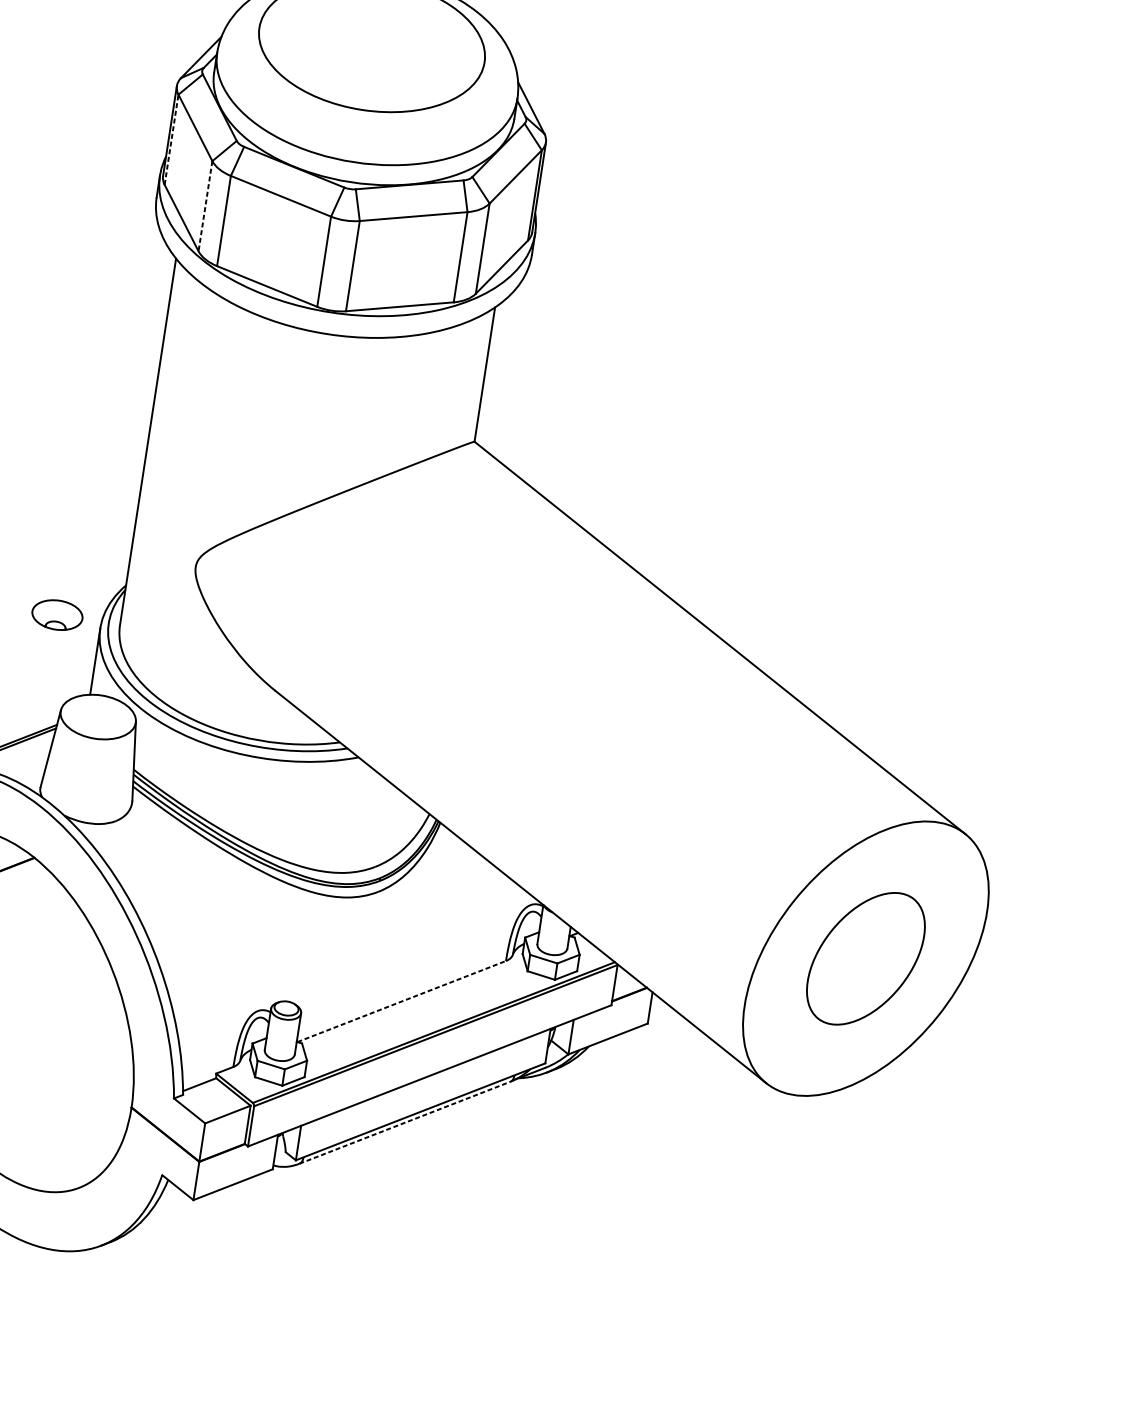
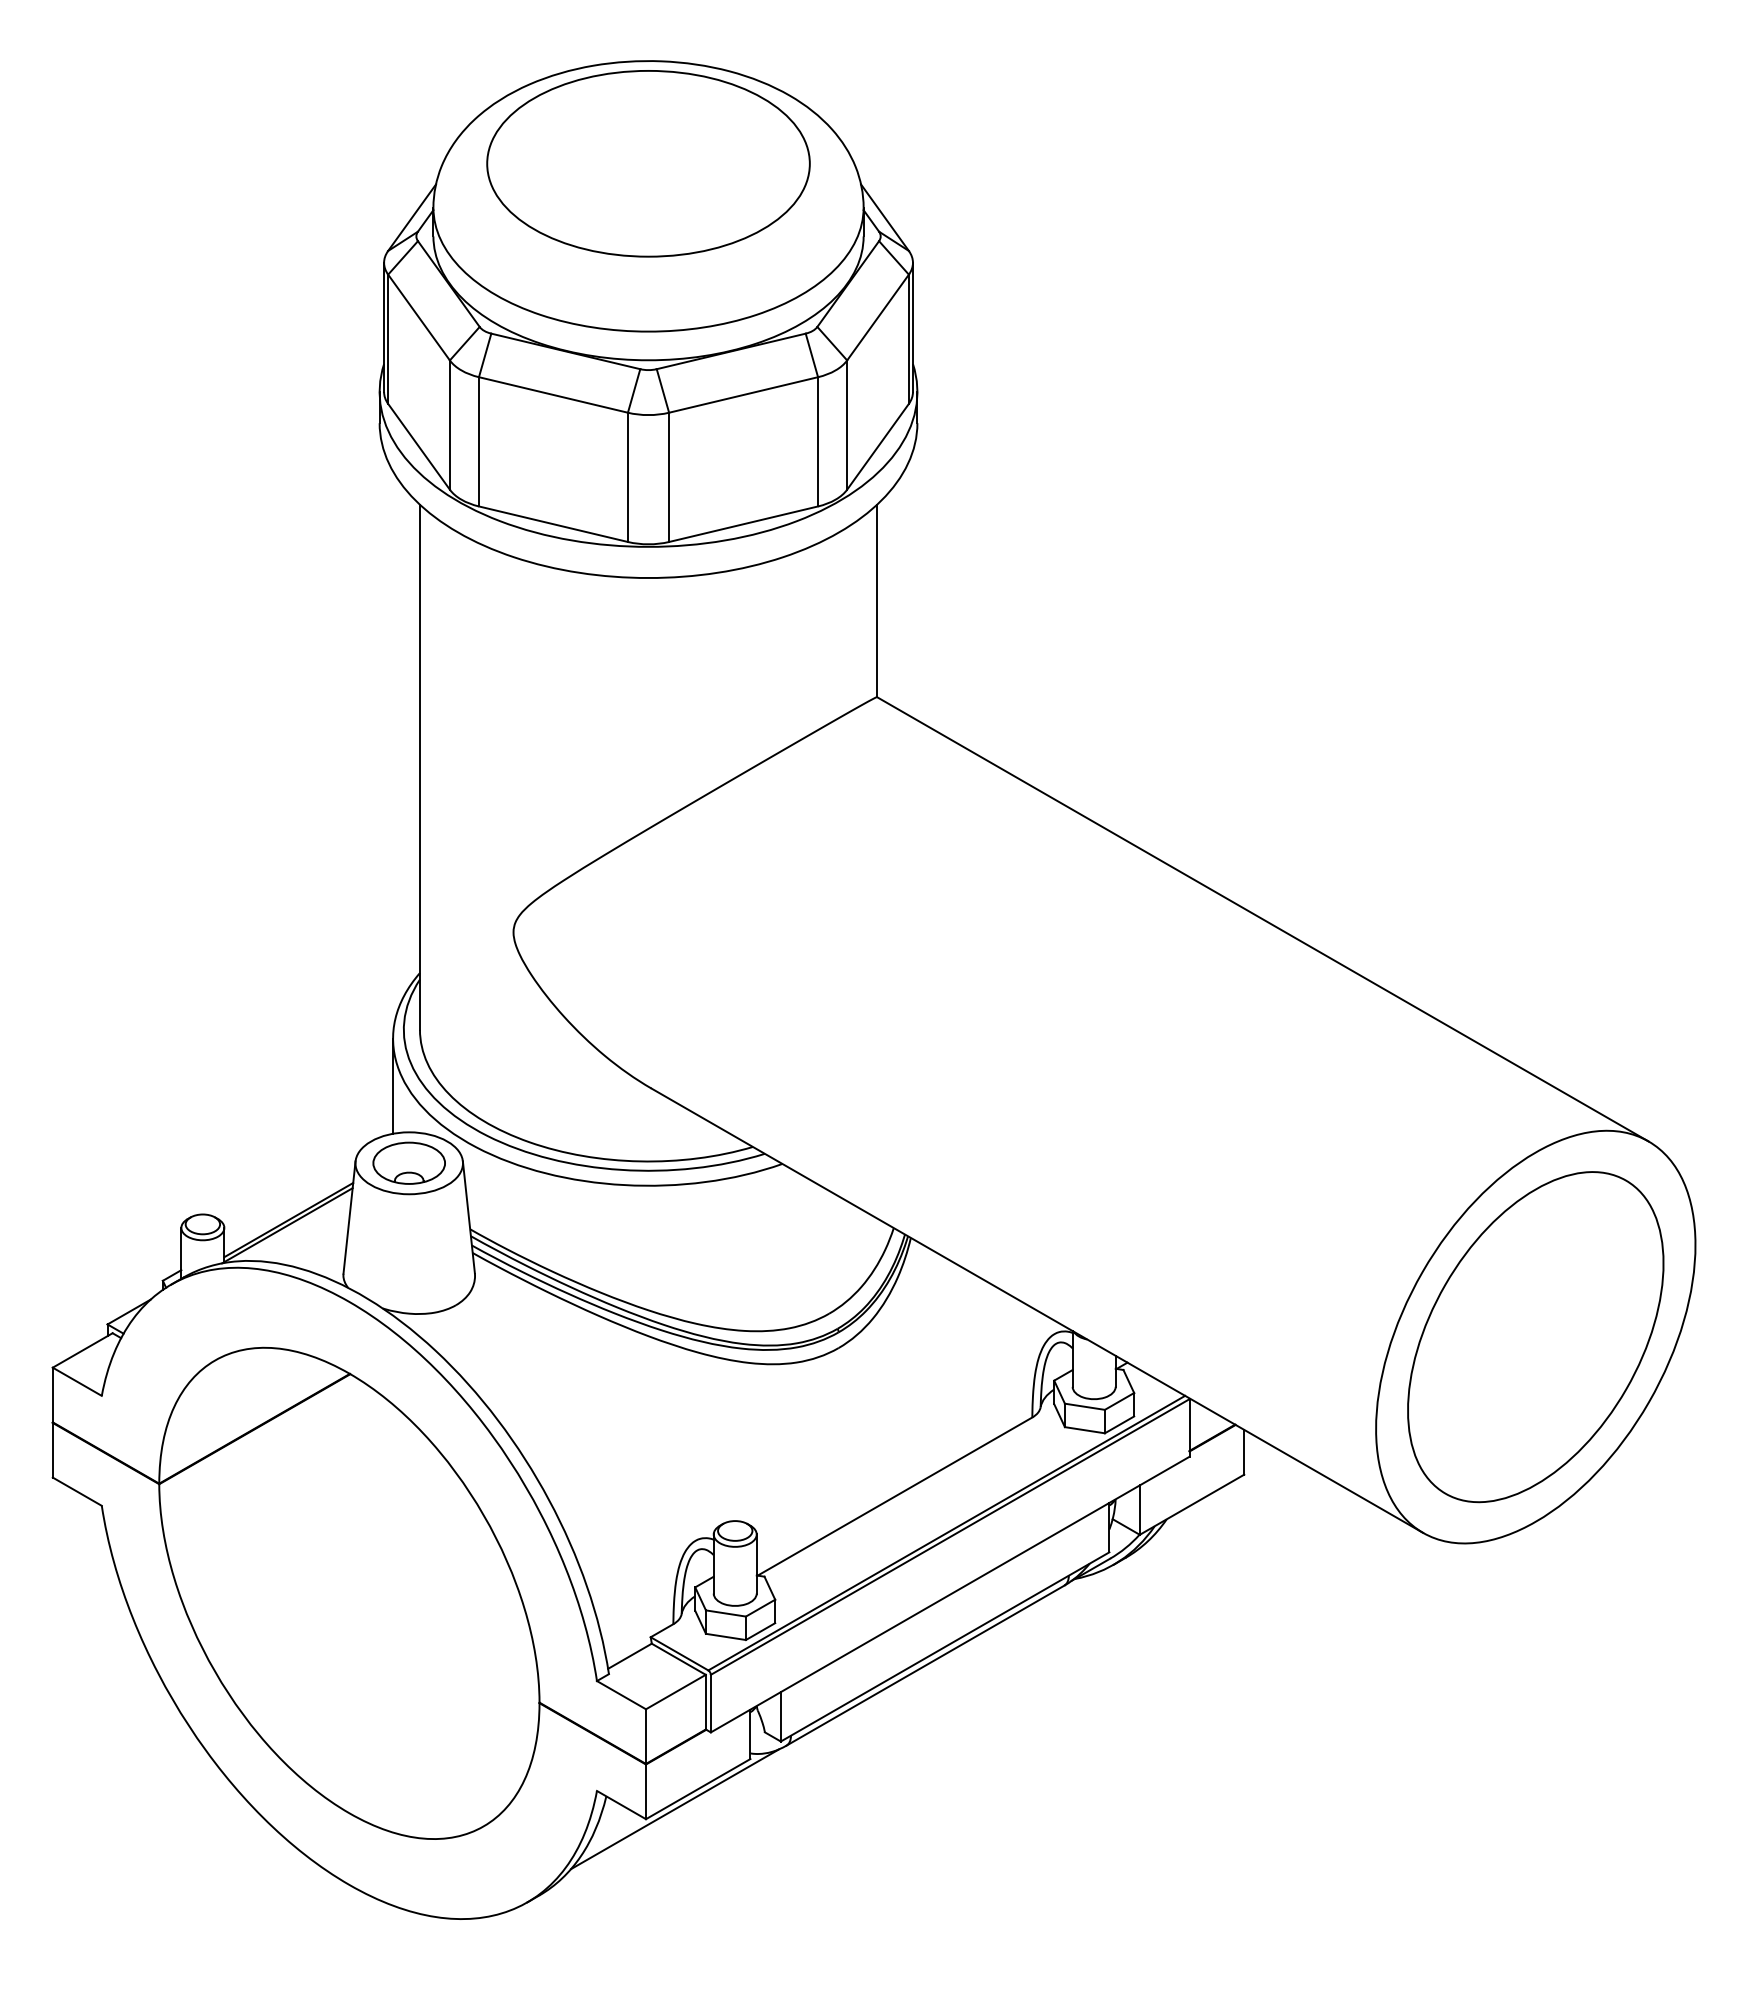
line: (171, 139) -> (388, 339), dashed -> solid
line: (205, 206) -> (449, 425), dashed -> solid
part: (57, 614) -> (408, 1162), moved
part: (865, 958) -> (1535, 1337), size x1.67
line: (402, 1001) -> (895, 1496), dashed -> solid
line: (404, 1122) -> (925, 1665), dashed -> solid
line: (215, 1196) -> (675, 1809), added

